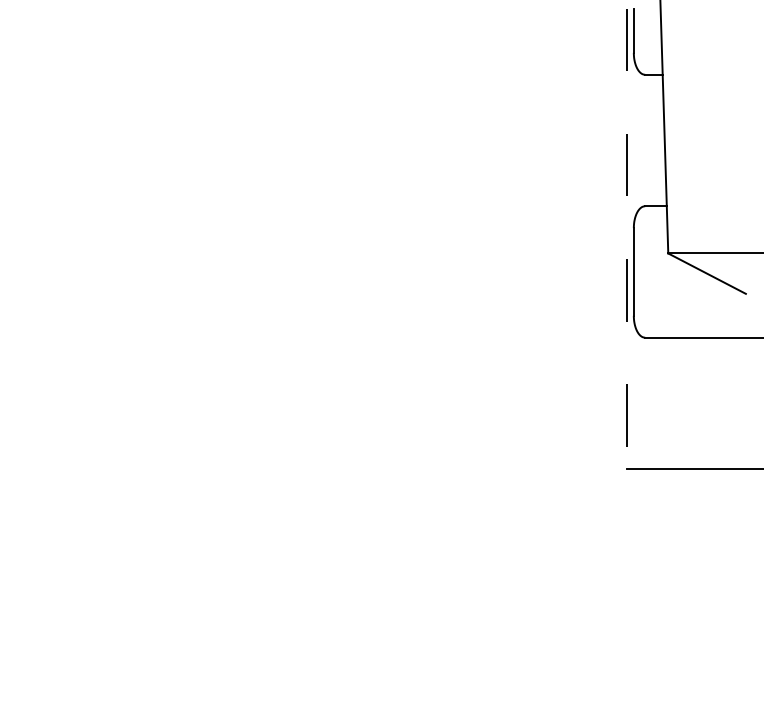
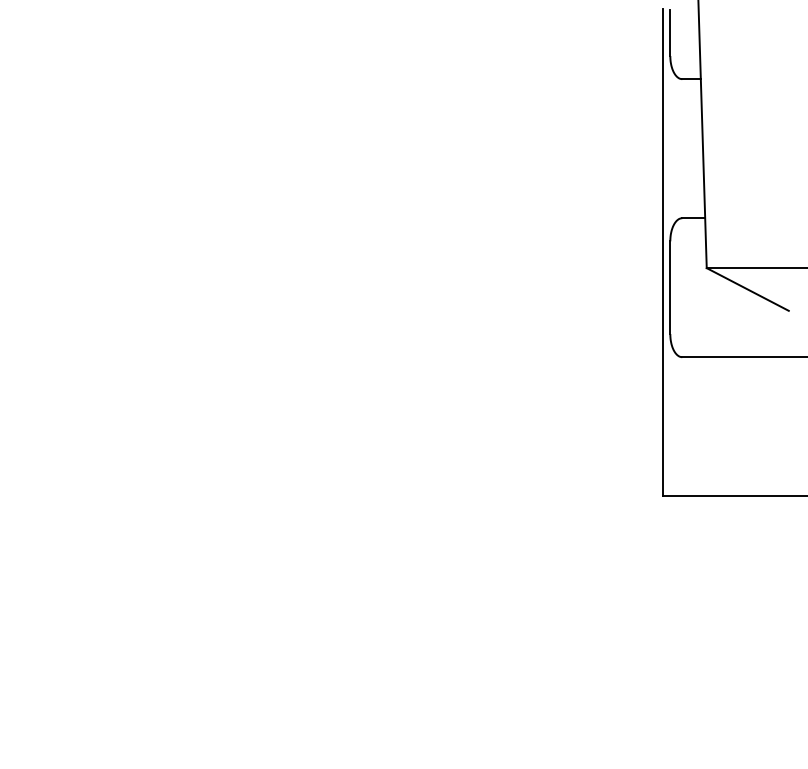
line: (627, 239) -> (663, 253), dashed -> solid

